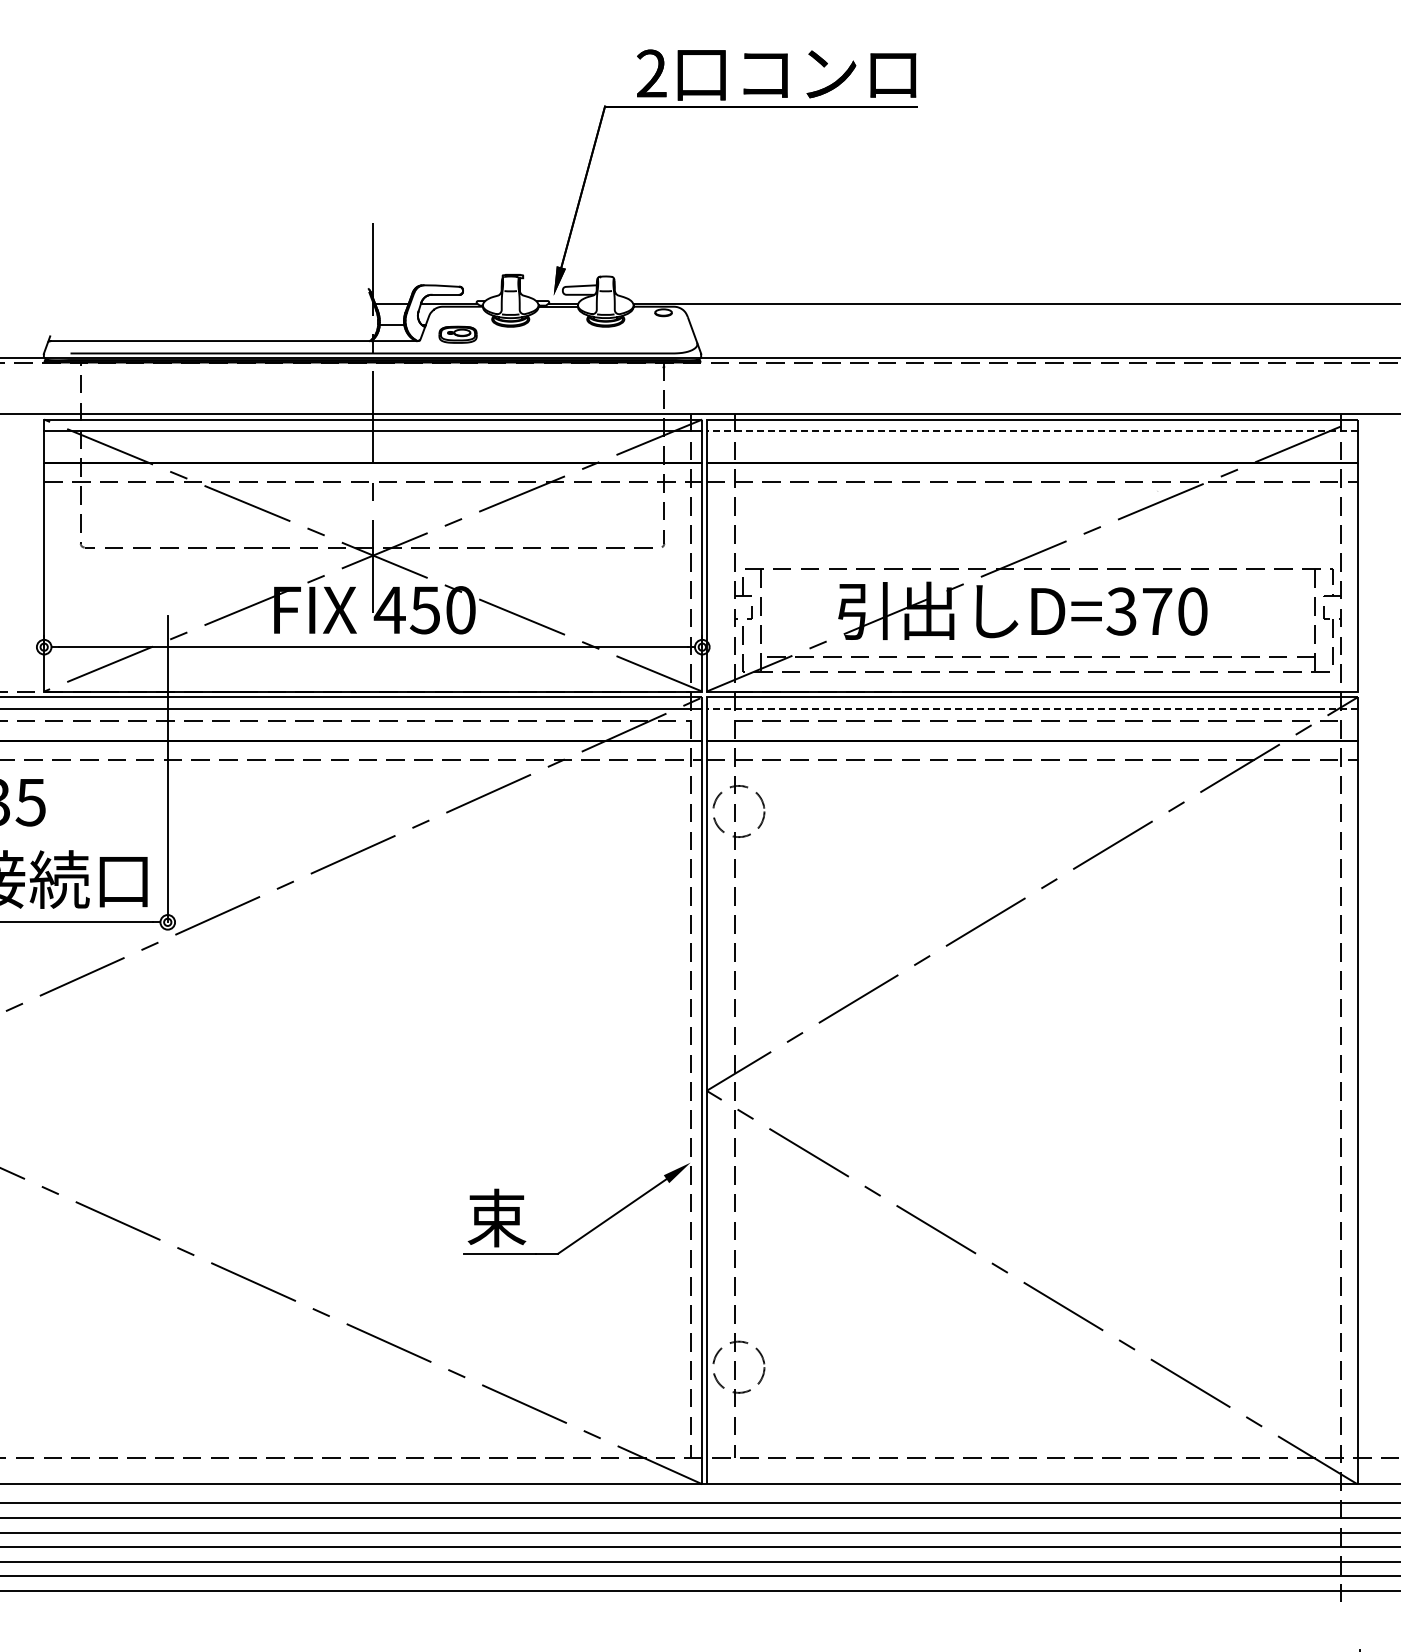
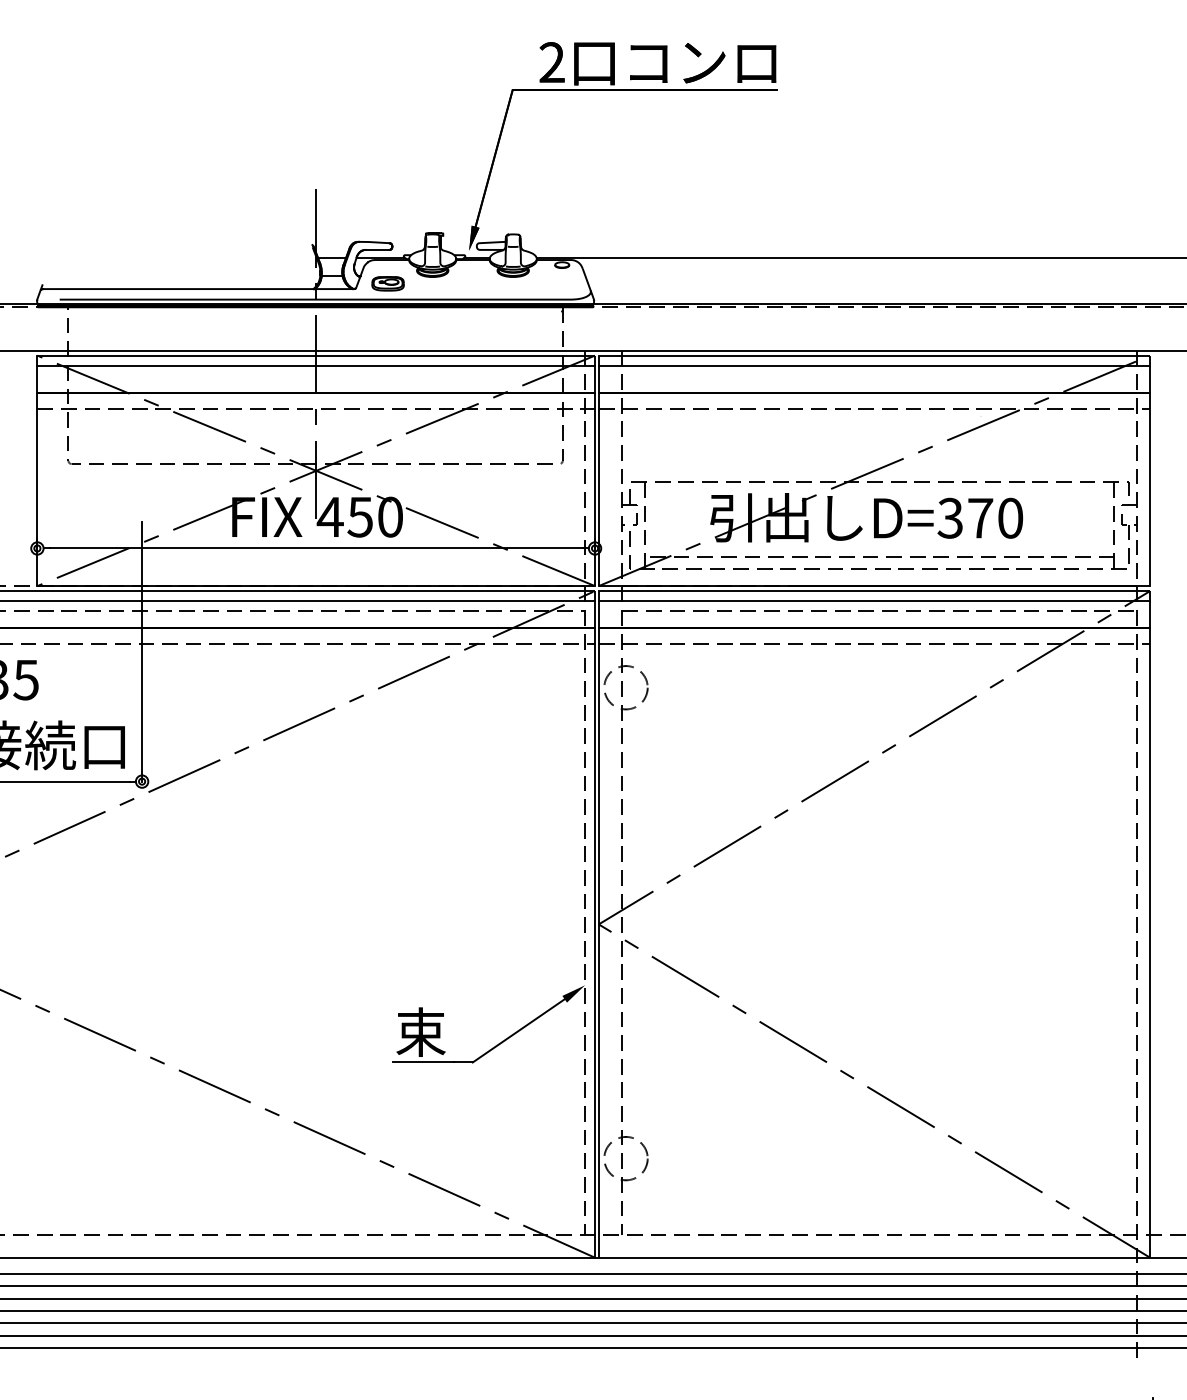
line: (1031, 431) -> (873, 365), dashed -> solid
line: (1031, 709) -> (873, 601), dashed -> solid

